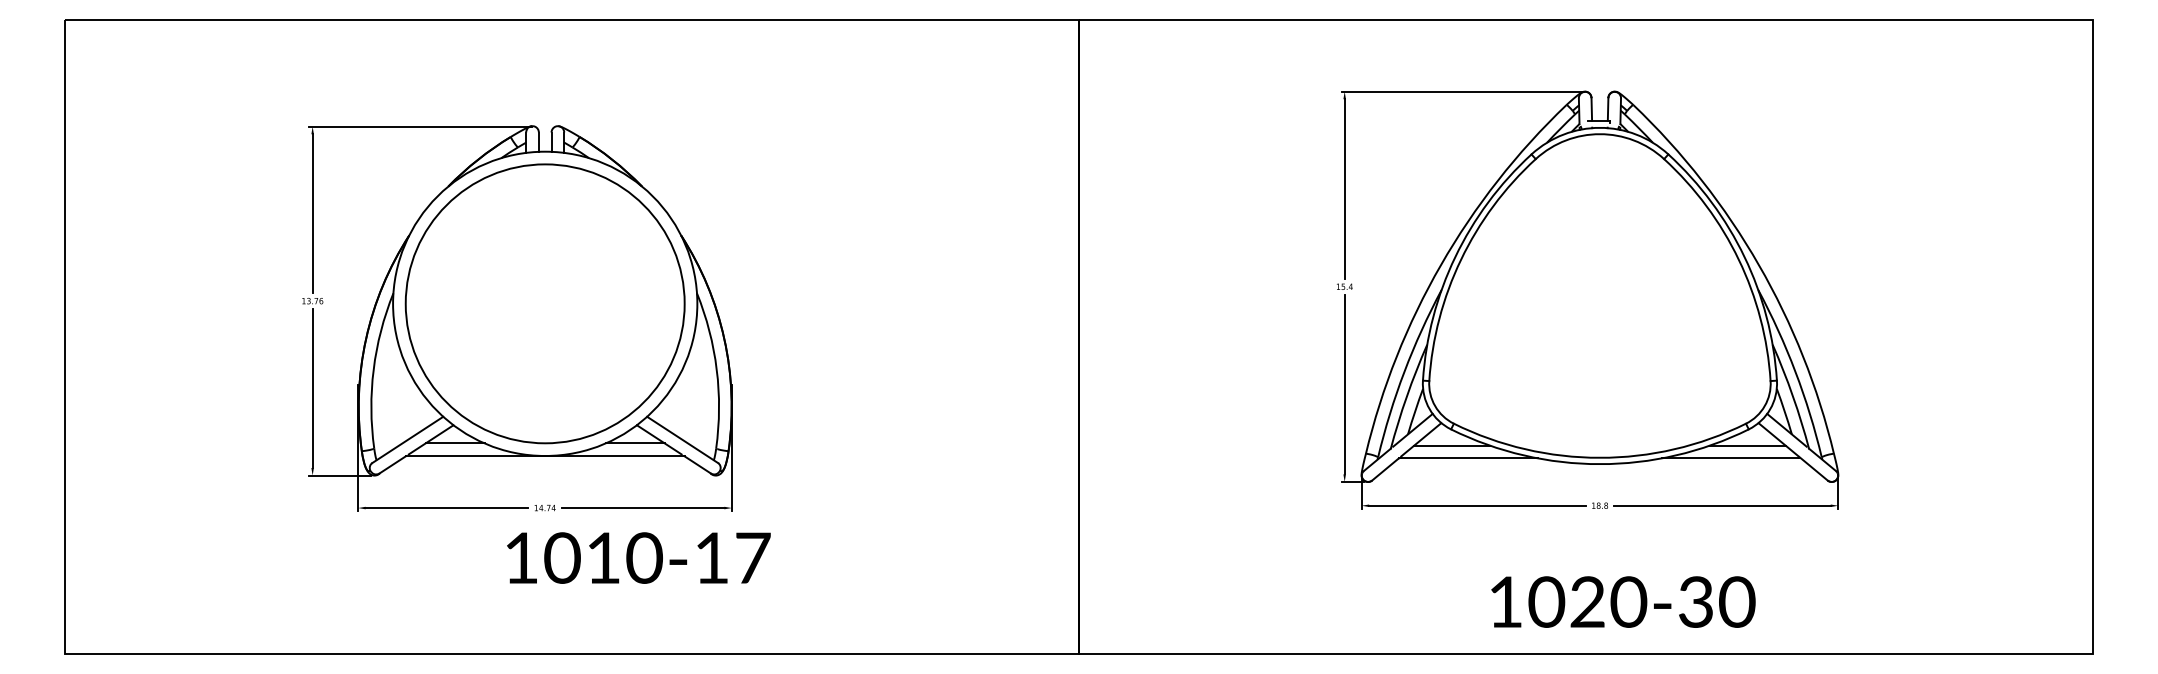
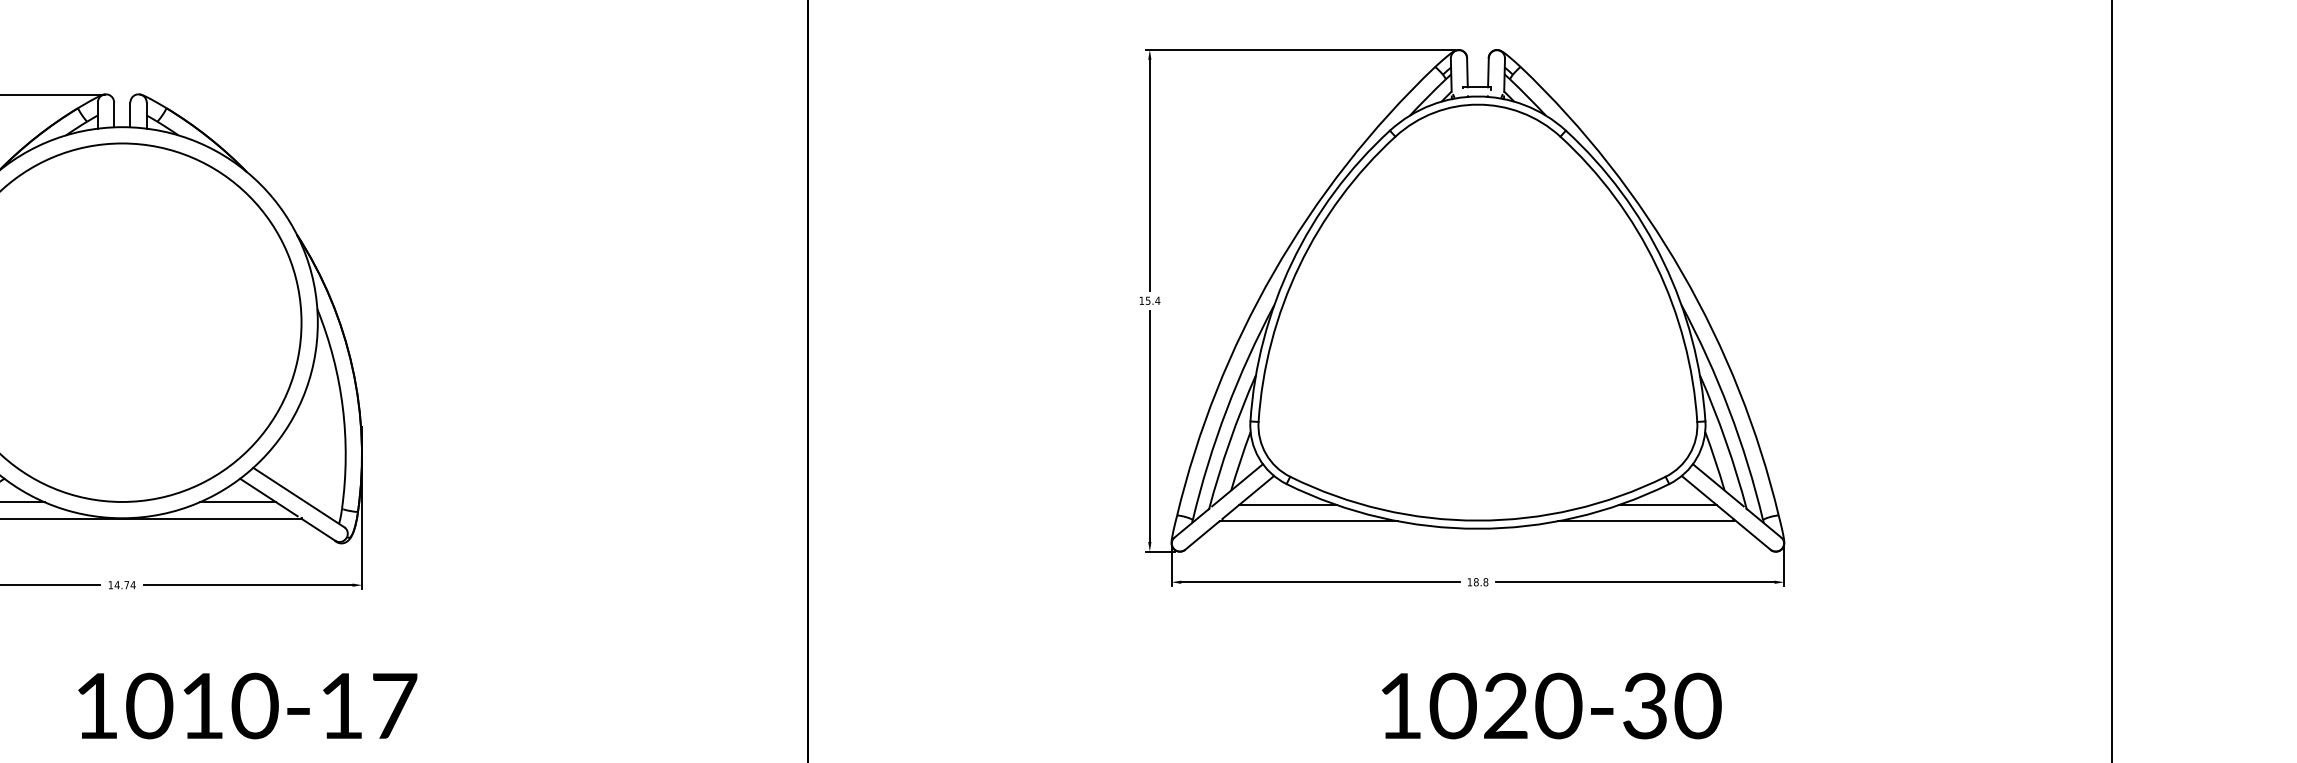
text: (638, 557) -> (247, 705), moved
text: (1623, 601) -> (1551, 705), moved

